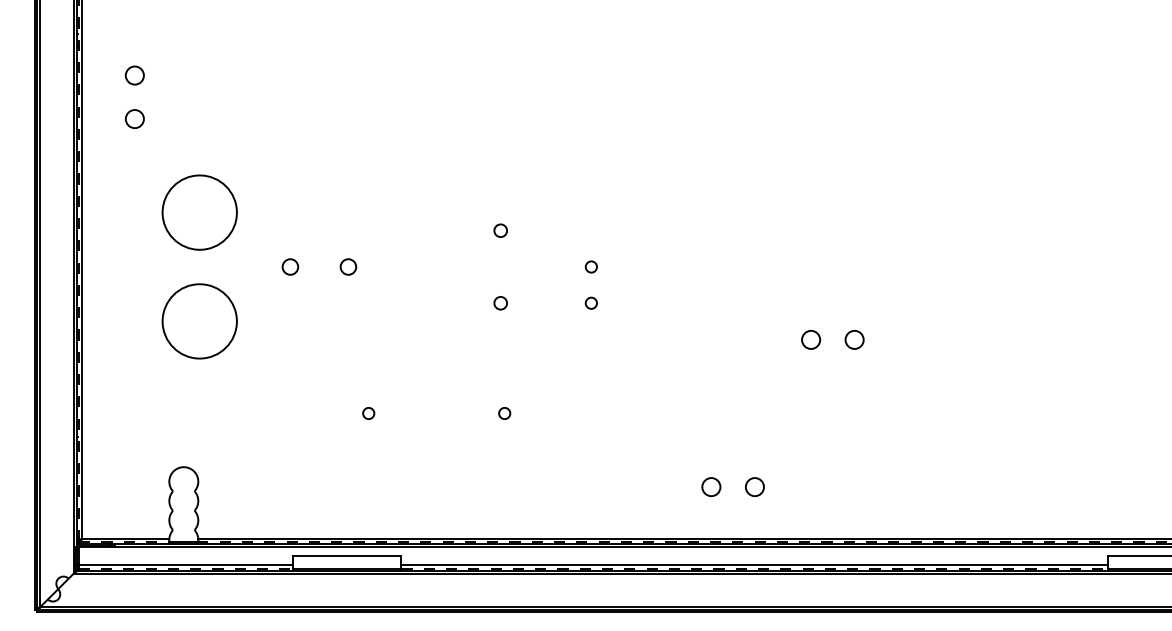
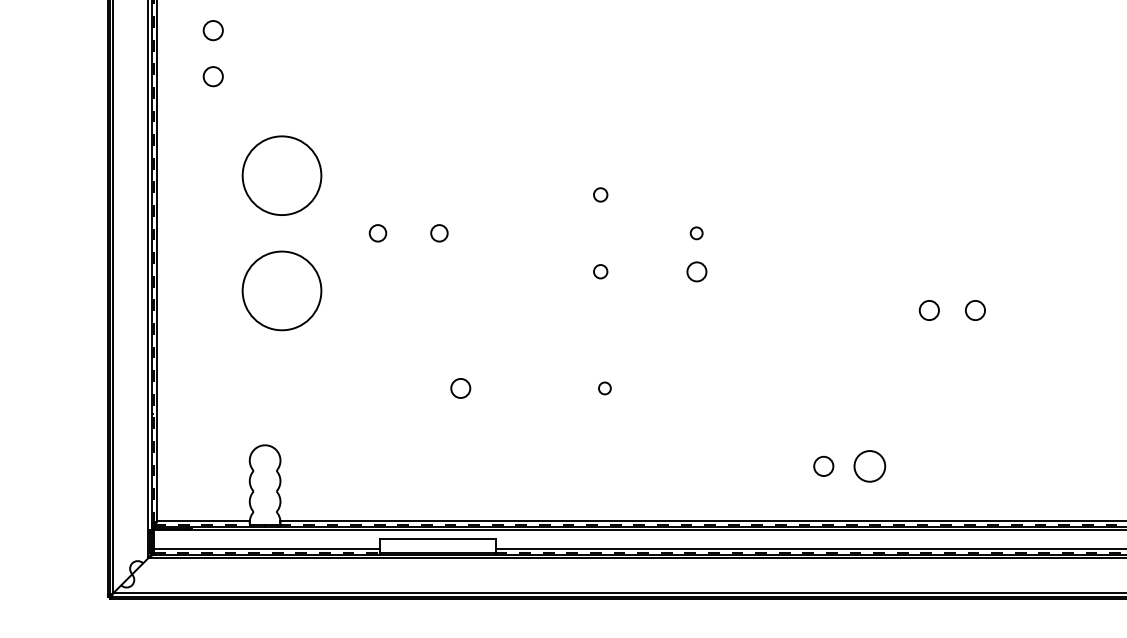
circle: (590, 302) -> (695, 270), size x1.6
circle: (368, 413) -> (460, 388), size x1.6
circle: (754, 487) -> (869, 466), size x1.6

